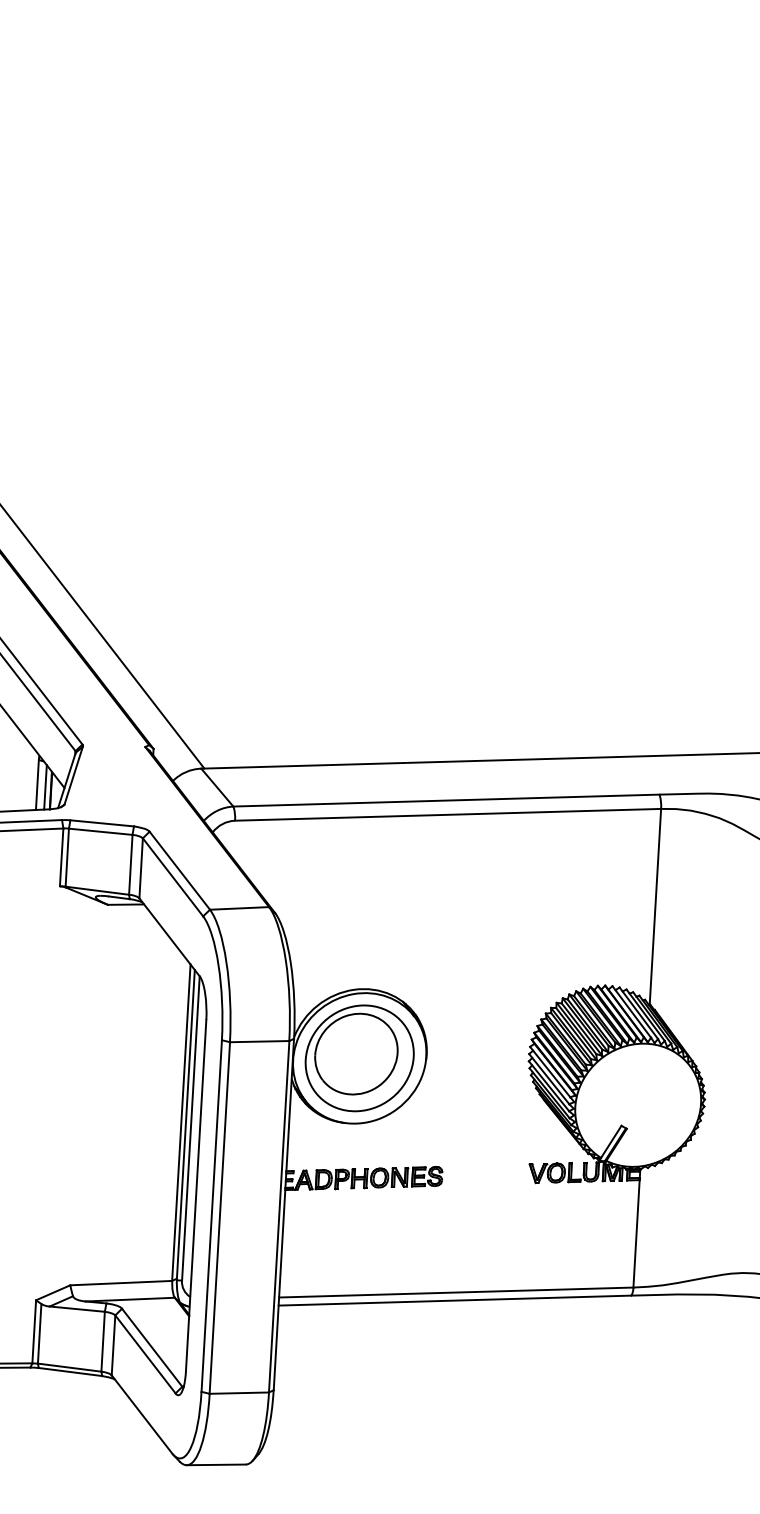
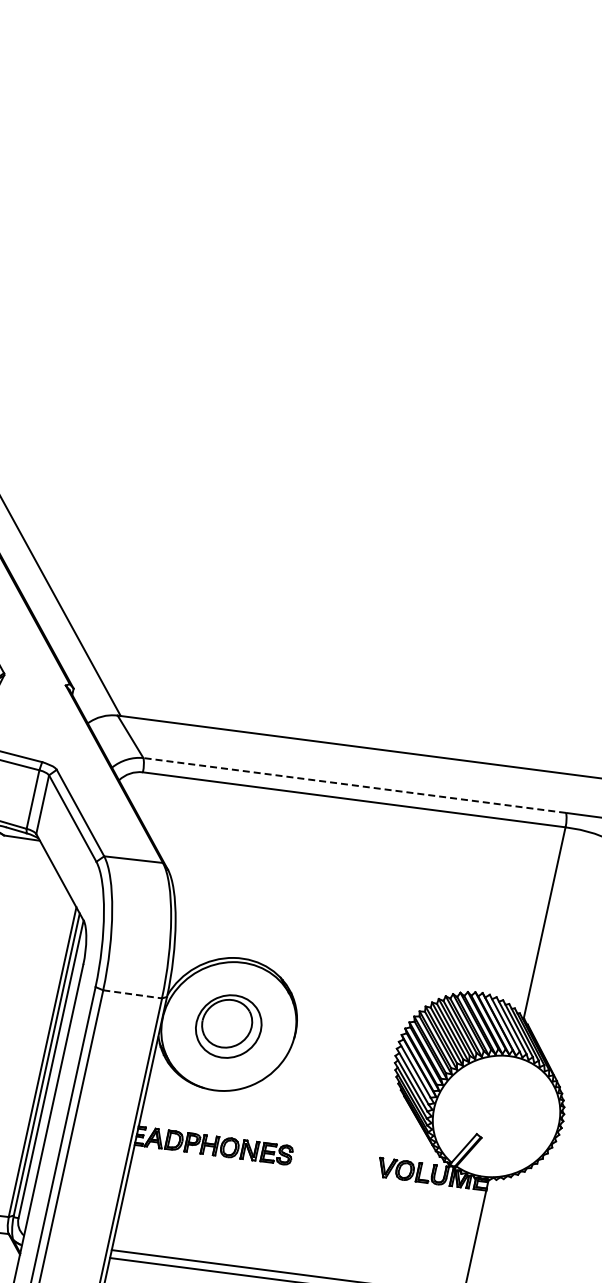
line: (445, 800) -> (353, 785), solid -> dashed
line: (259, 1041) -> (132, 994), solid -> dashed
part: (359, 1058) -> (228, 1026), size x0.6

